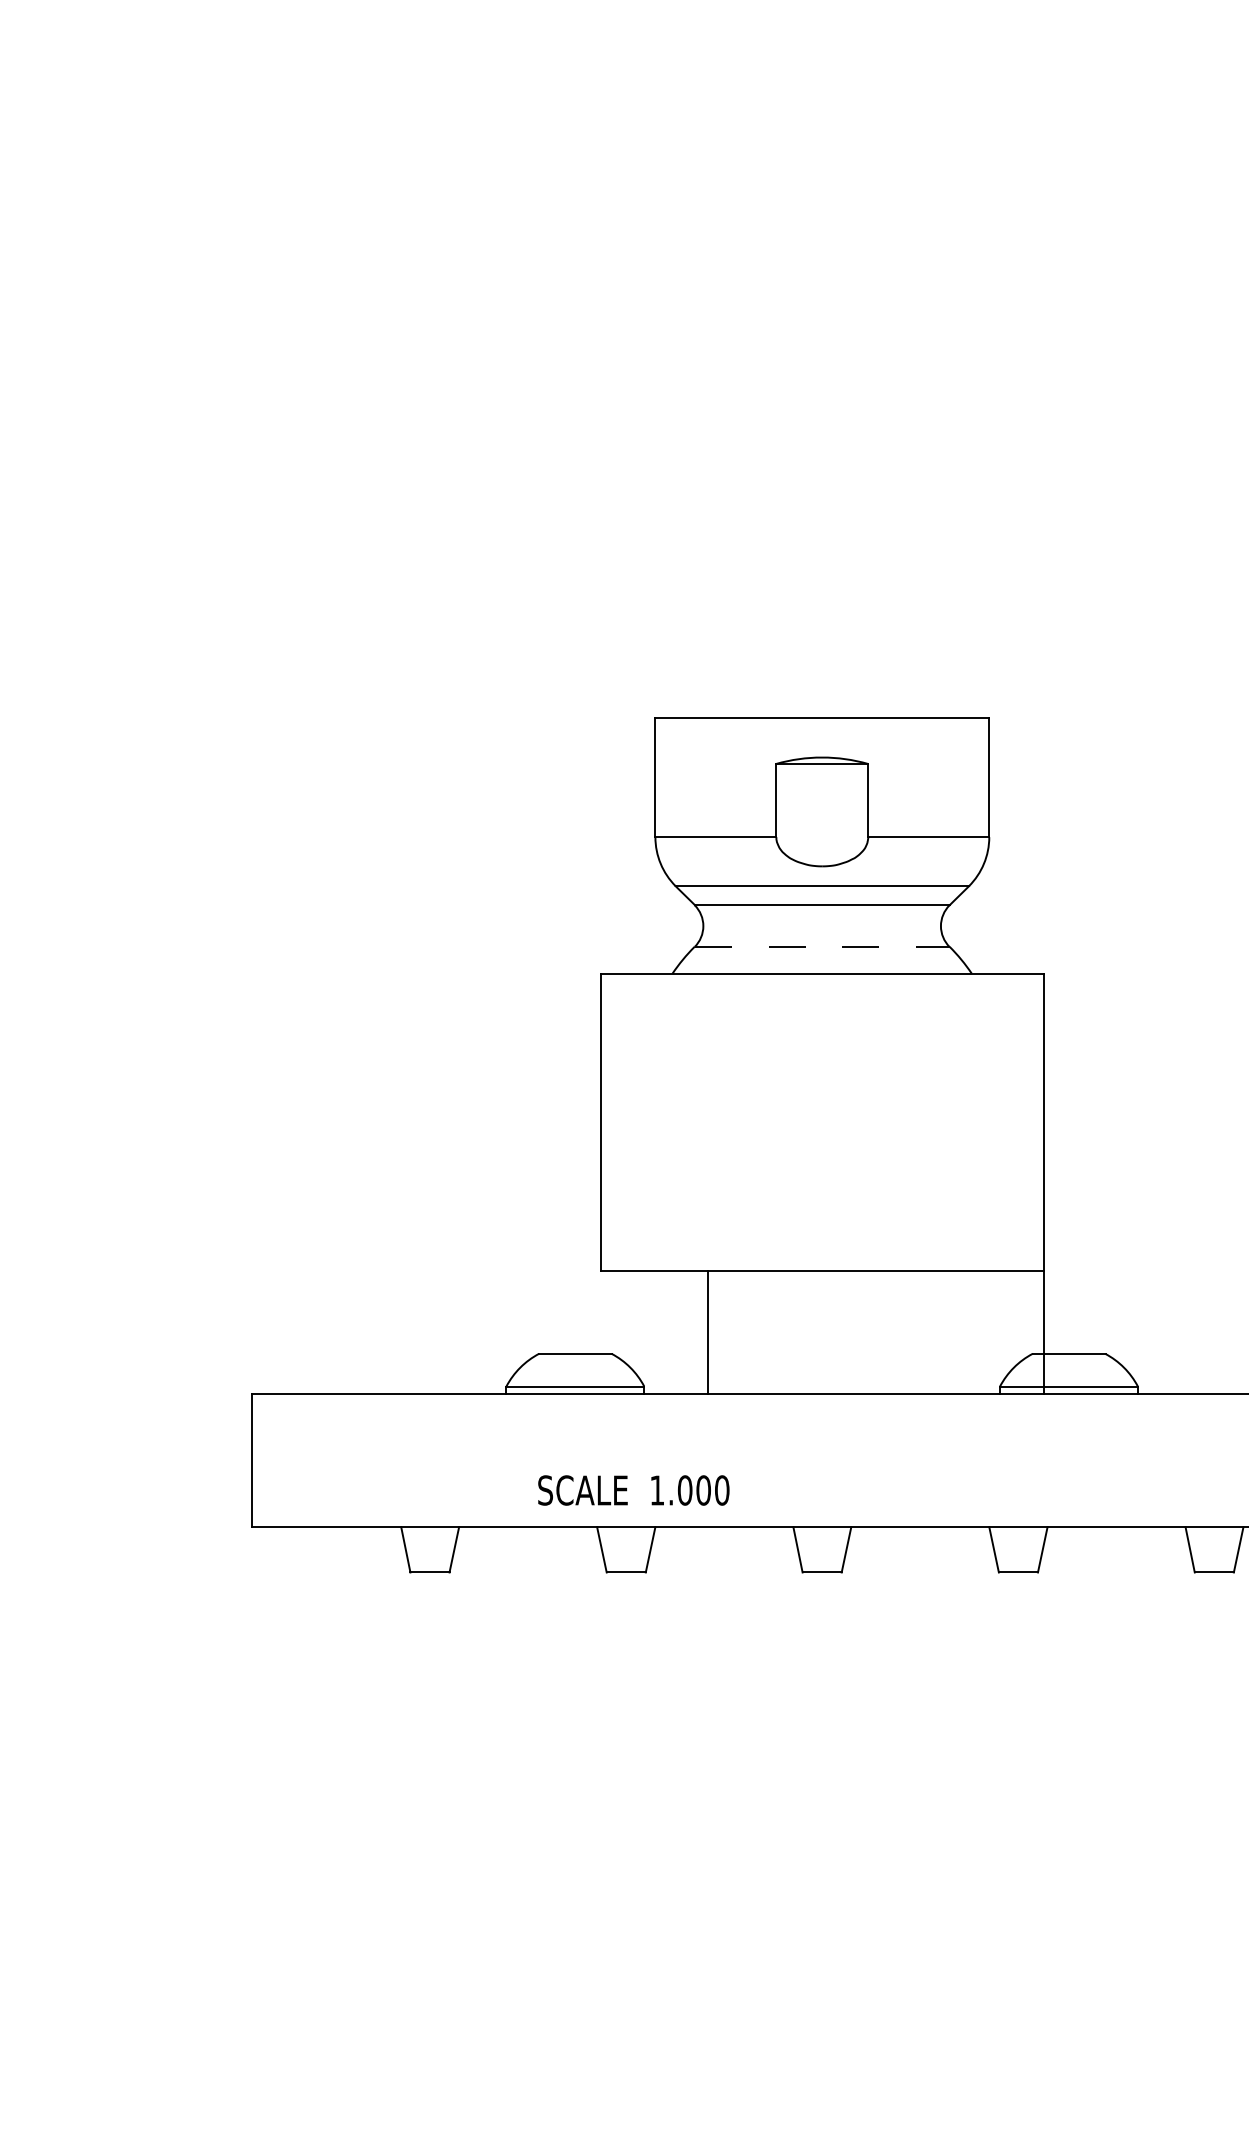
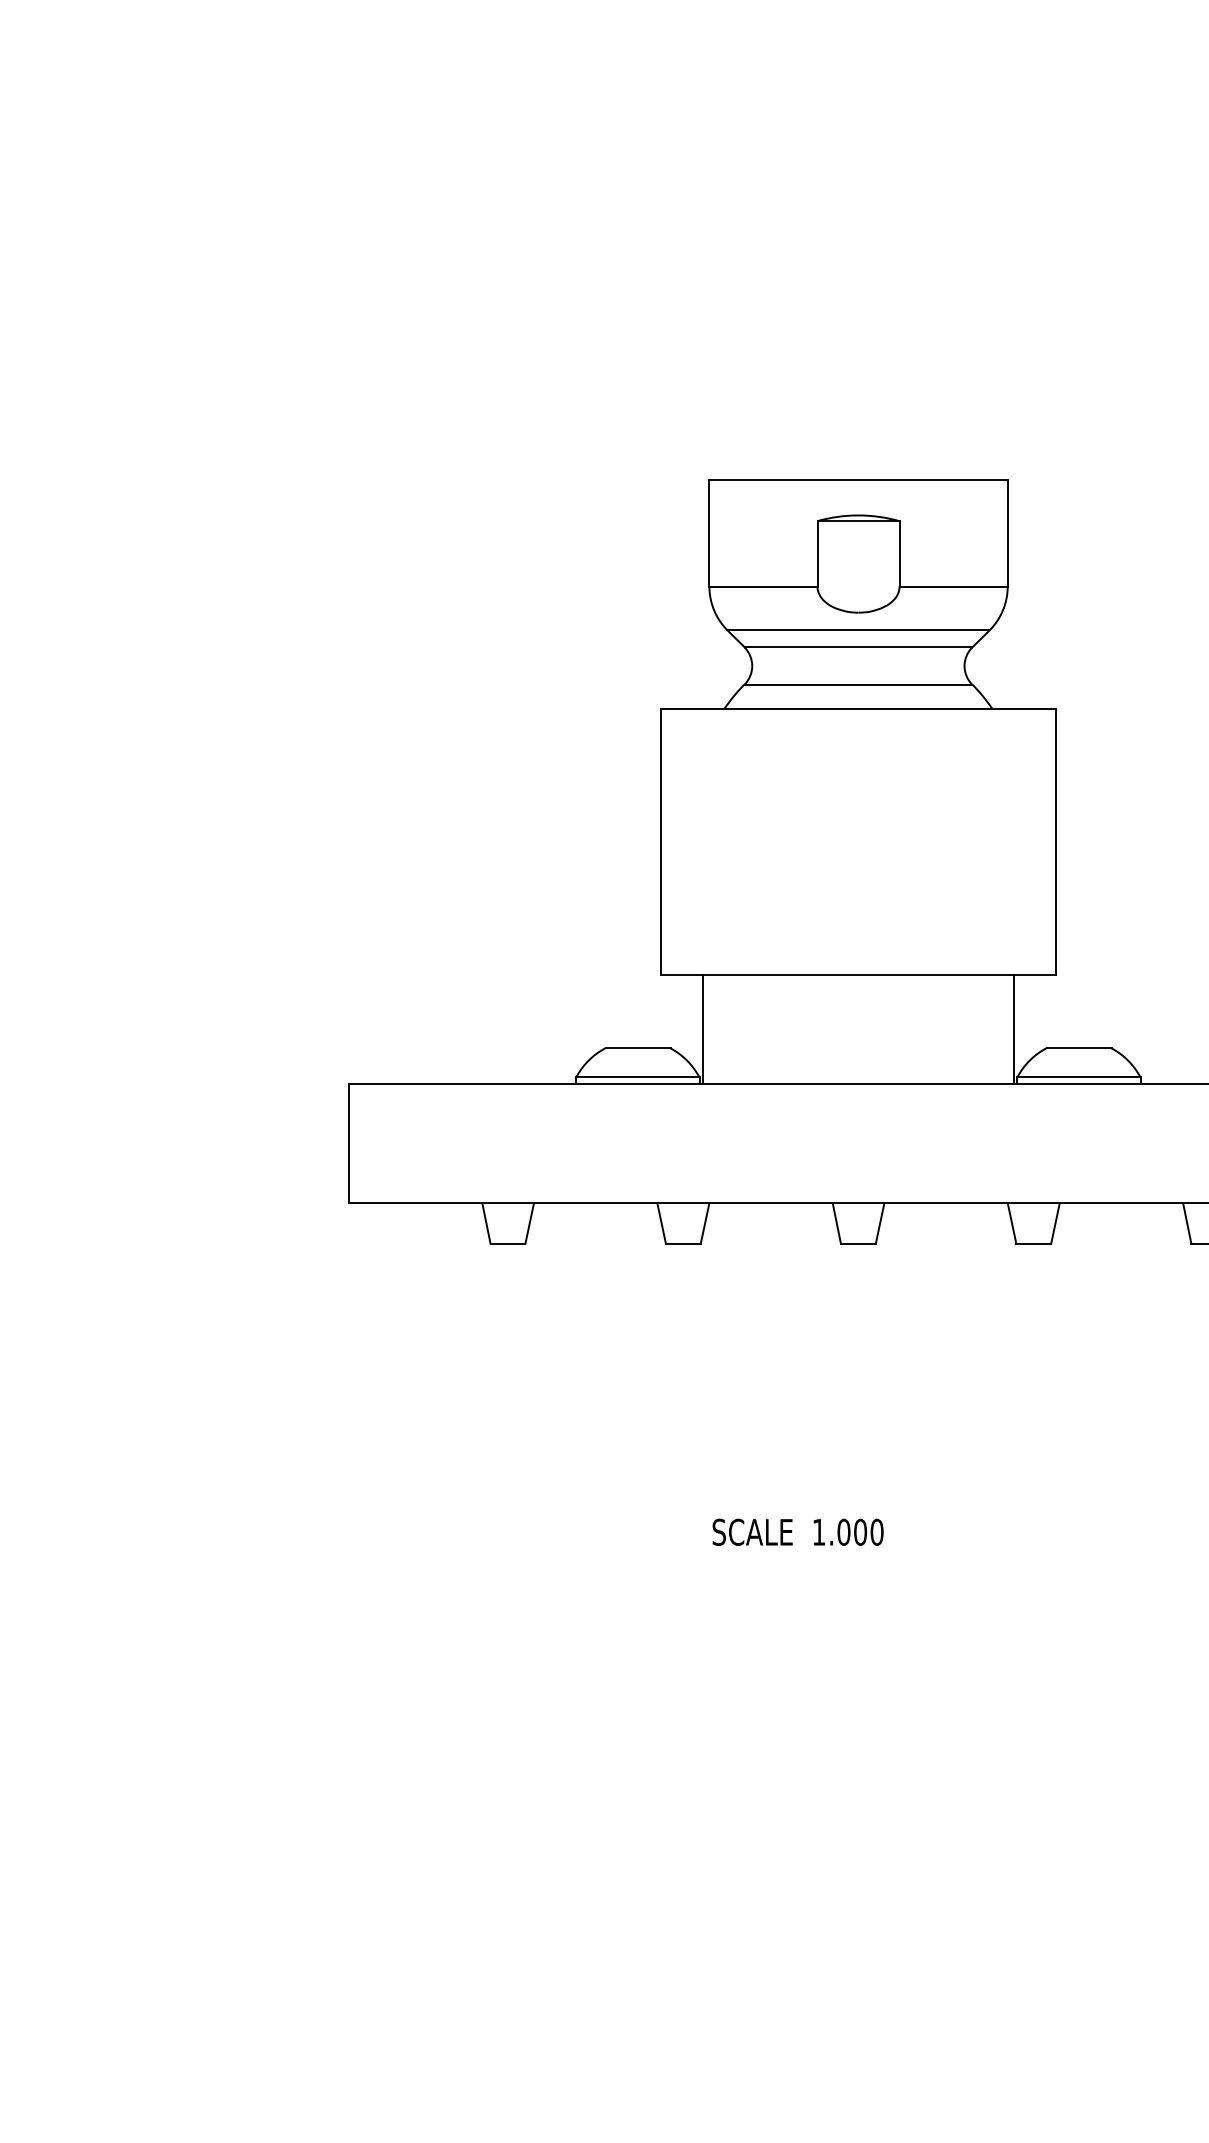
line: (822, 946) -> (858, 684), dashed -> solid
line: (708, 1331) -> (702, 1028), moved
line: (1043, 1331) -> (1014, 1028), moved
text: (633, 1489) -> (797, 1531), moved

